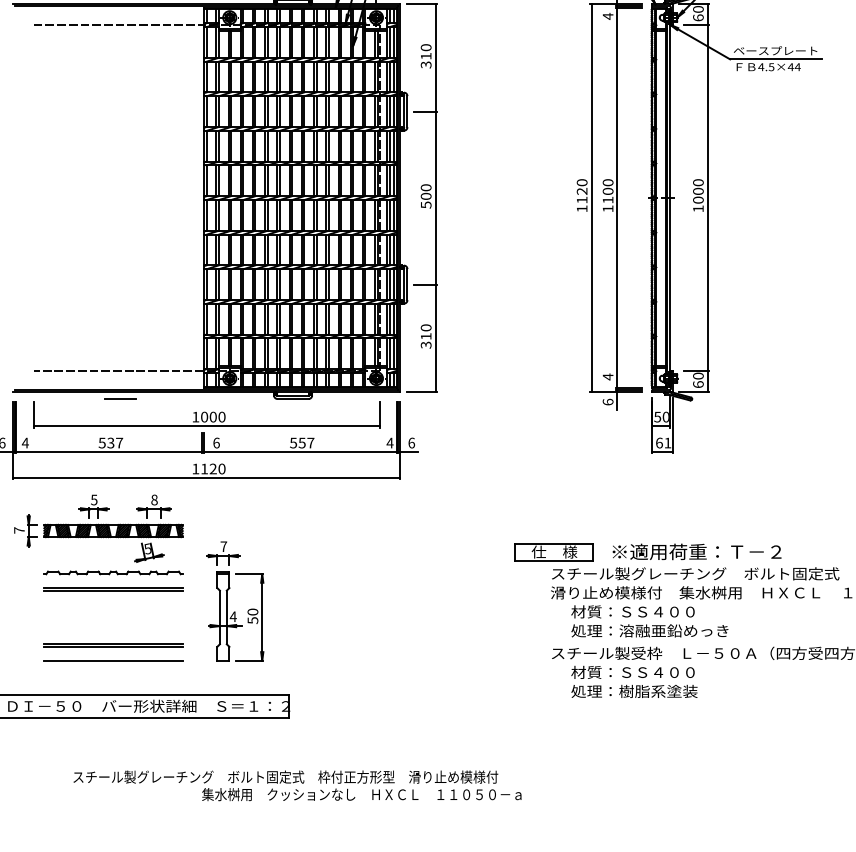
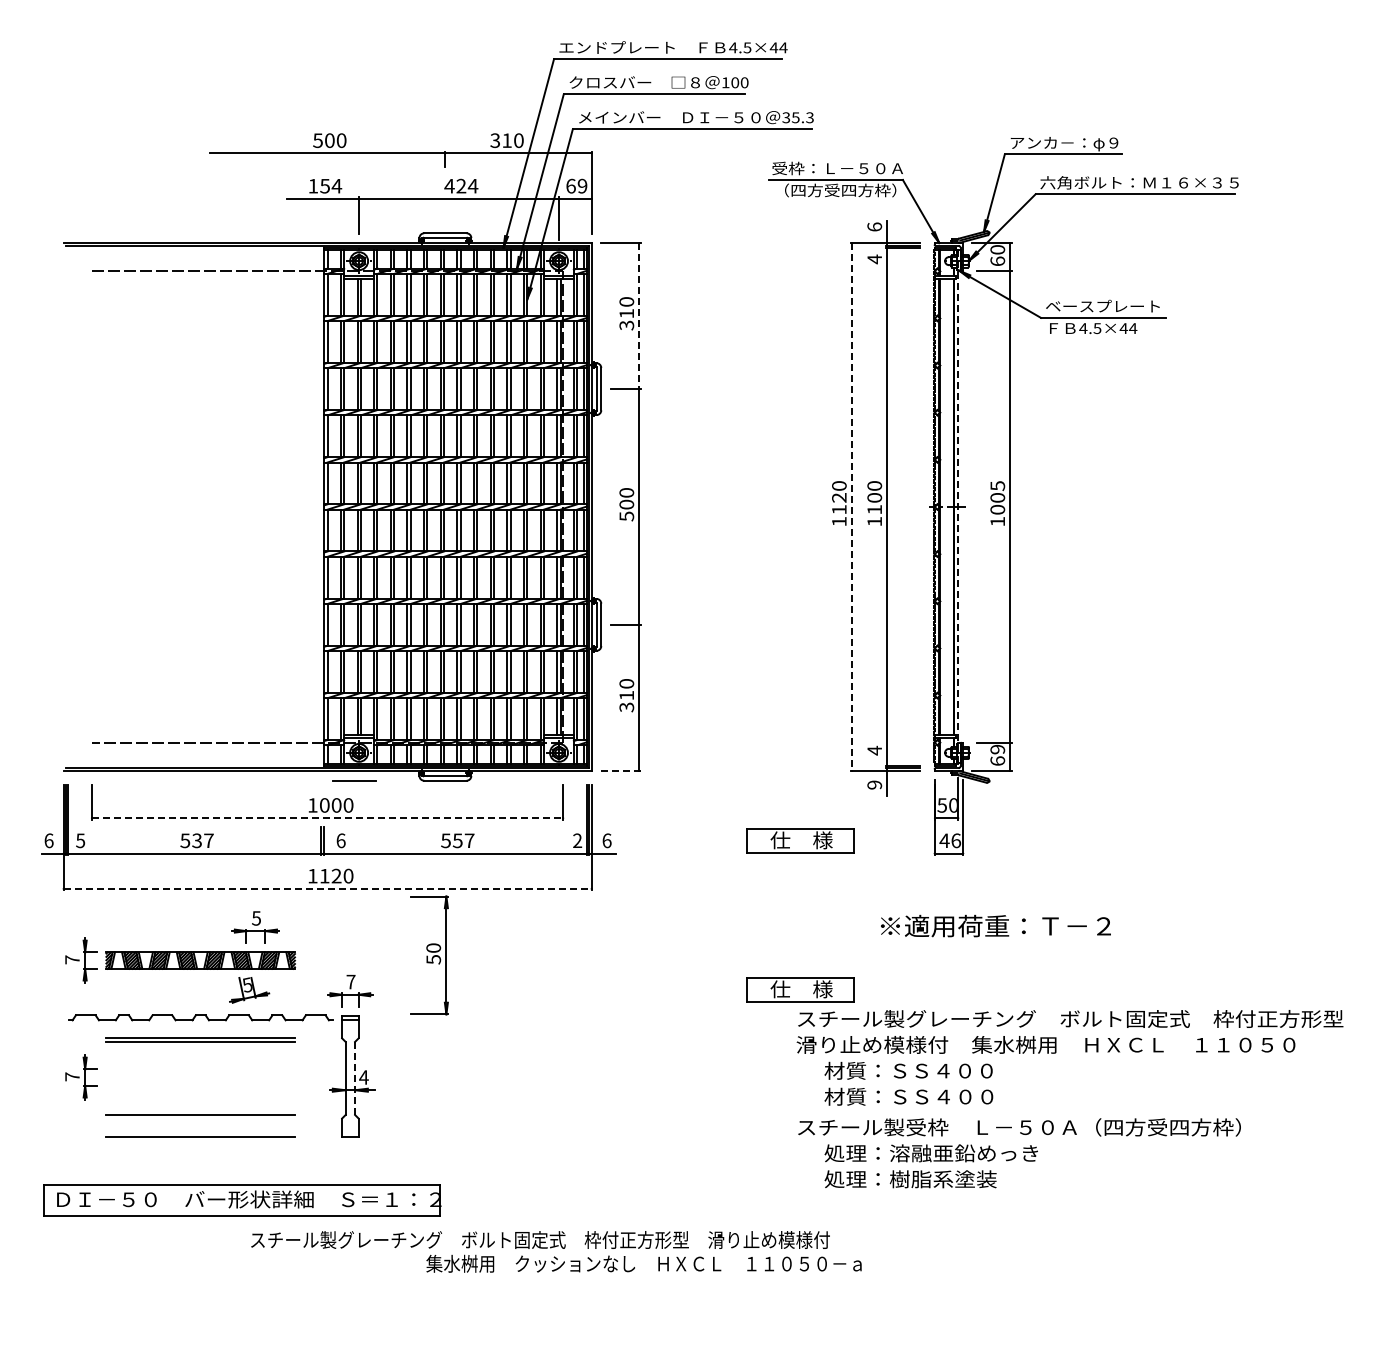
line: (435, 58) -> (639, 316), solid -> dashed
text: (698, 183) -> (997, 486), 1000 -> 1005
line: (591, 198) -> (852, 507), solid -> dashed
line: (669, 198) -> (958, 507), solid -> dashed
text: (698, 376) -> (997, 749), 60 -> 69
line: (421, 392) -> (620, 771), solid -> dashed
line: (119, 398) -> (354, 780), moved
text: (607, 401) -> (874, 784), 6 -> 9
line: (206, 426) -> (327, 818), solid -> dashed
text: (25, 442) -> (80, 840), 4 -> 5
text: (390, 442) -> (577, 840), 4 -> 2
part: (553, 442) -> (800, 840), added
text: (663, 442) -> (950, 840), 61 -> 46
line: (207, 478) -> (328, 888), solid -> dashed
text: (154, 500) -> (256, 918), 8 -> 5
part: (93, 506) -> (173, 927), removed
text: (696, 551) -> (995, 925), moved
part: (113, 572) -> (200, 1017), size x1.4
part: (26, 616) -> (81, 1077), added
line: (227, 617) -> (355, 1078), solid -> dashed
part: (249, 617) -> (429, 955), moved
text: (649, 630) -> (931, 1096), 処理：溶融亜鉛めっき -> 材質：ＳＳ４００
line: (113, 646) -> (200, 1118), removed
text: (649, 672) -> (930, 1153), 材質：ＳＳ４００ -> 処理：溶融亜鉛めっき
text: (297, 785) -> (556, 1251), moved

